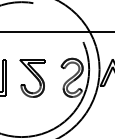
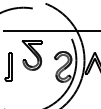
part: (31, 78) -> (31, 55), moved

